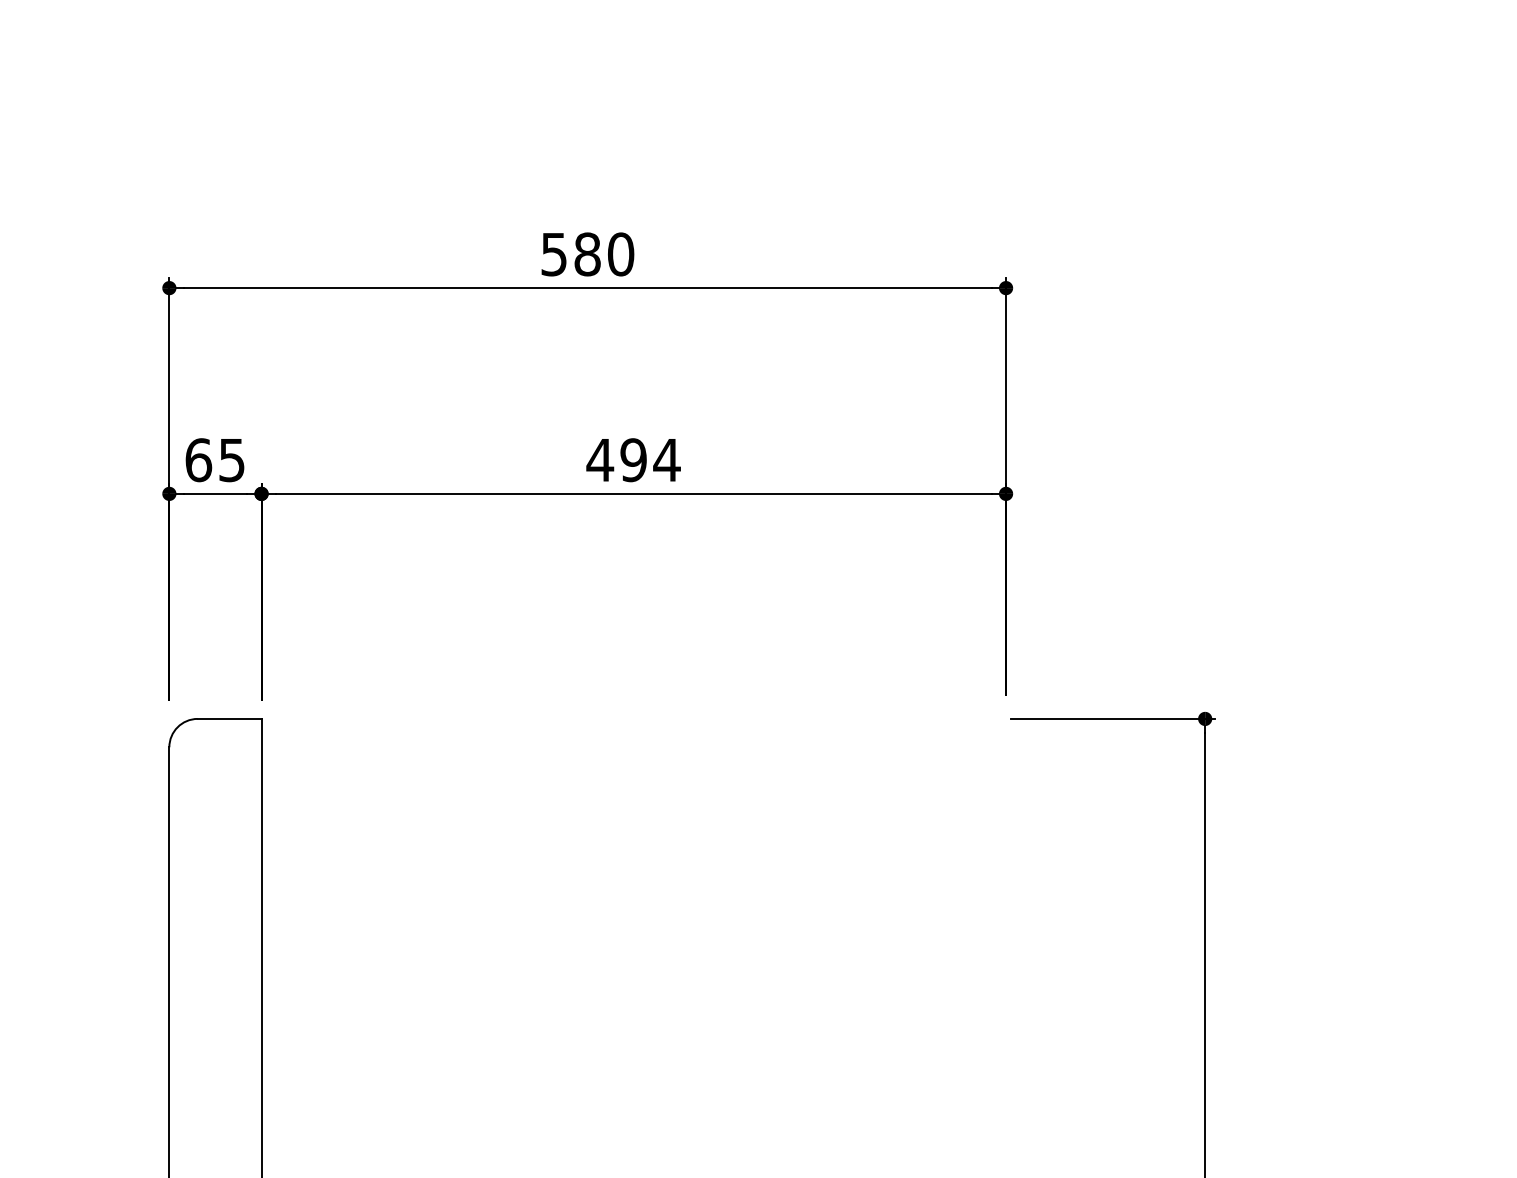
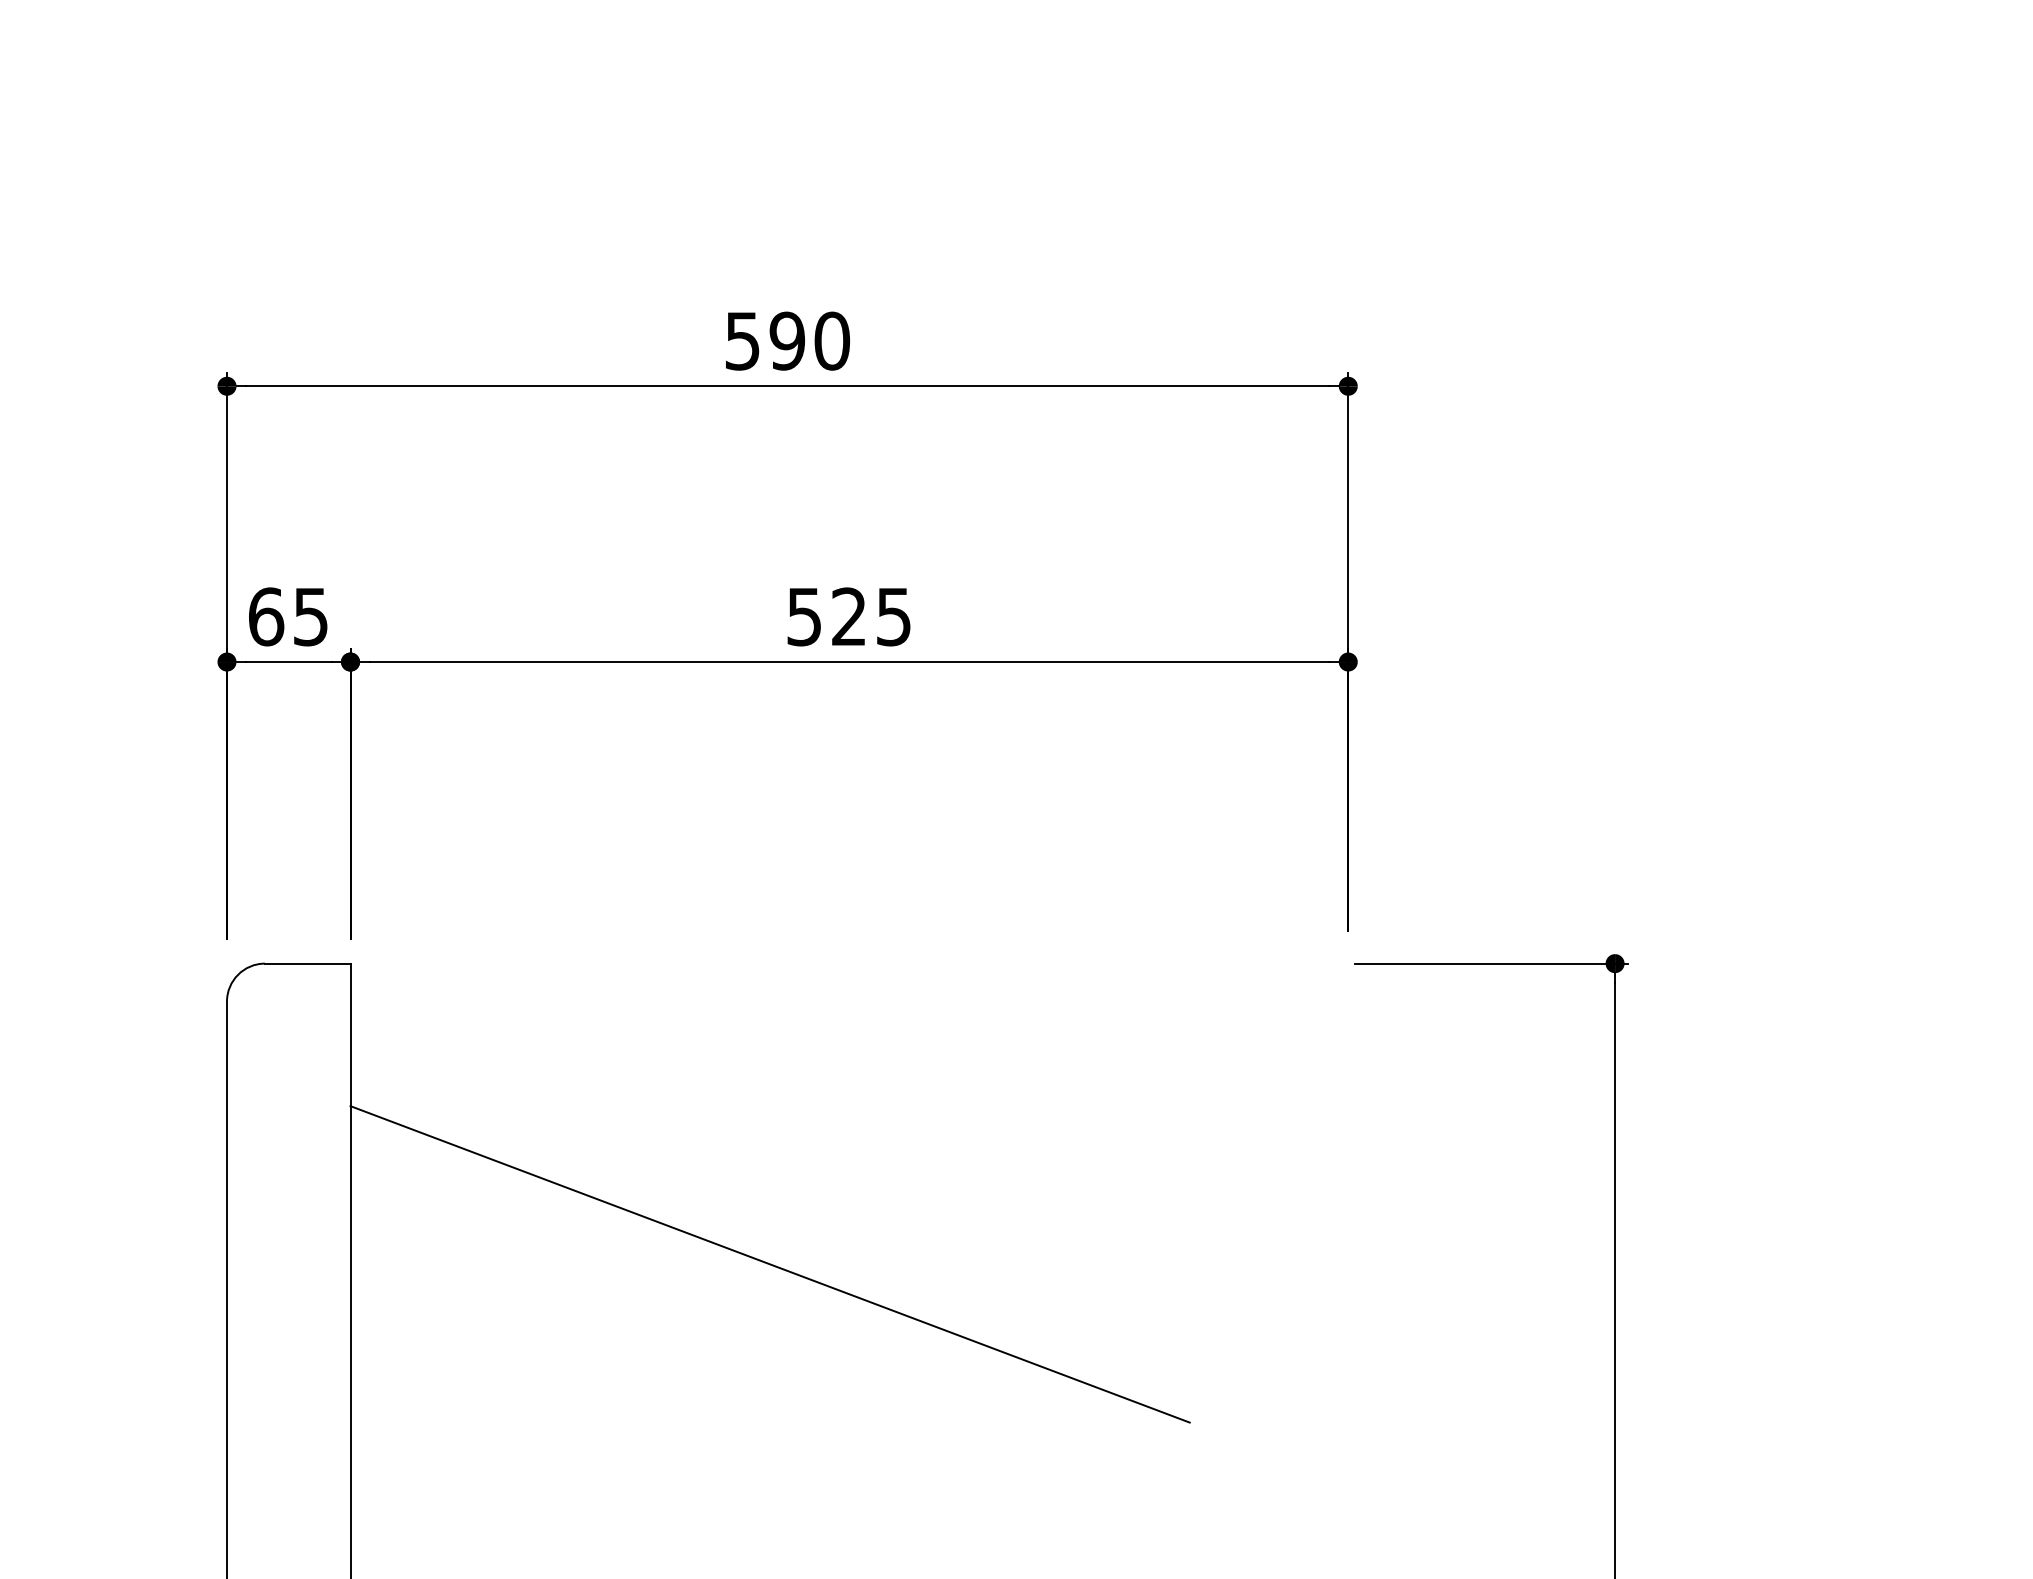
text: (587, 253) -> (787, 340), 580 -> 590
text: (633, 459) -> (848, 616), 494 -> 525
line: (574, 943) -> (769, 1264), added

